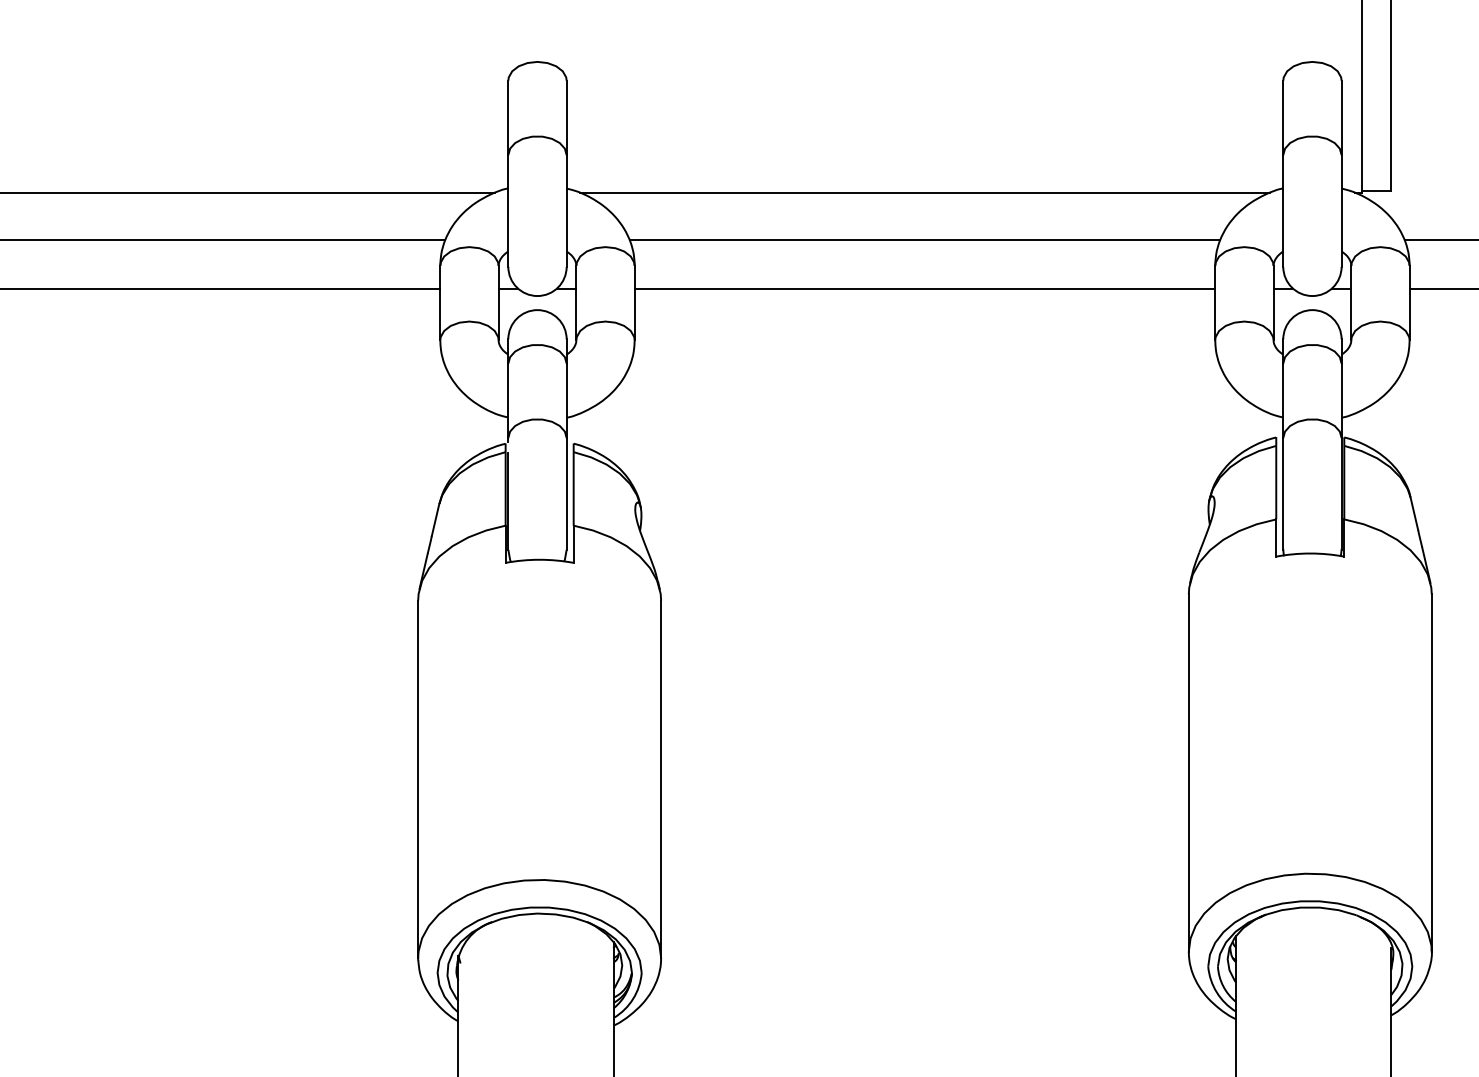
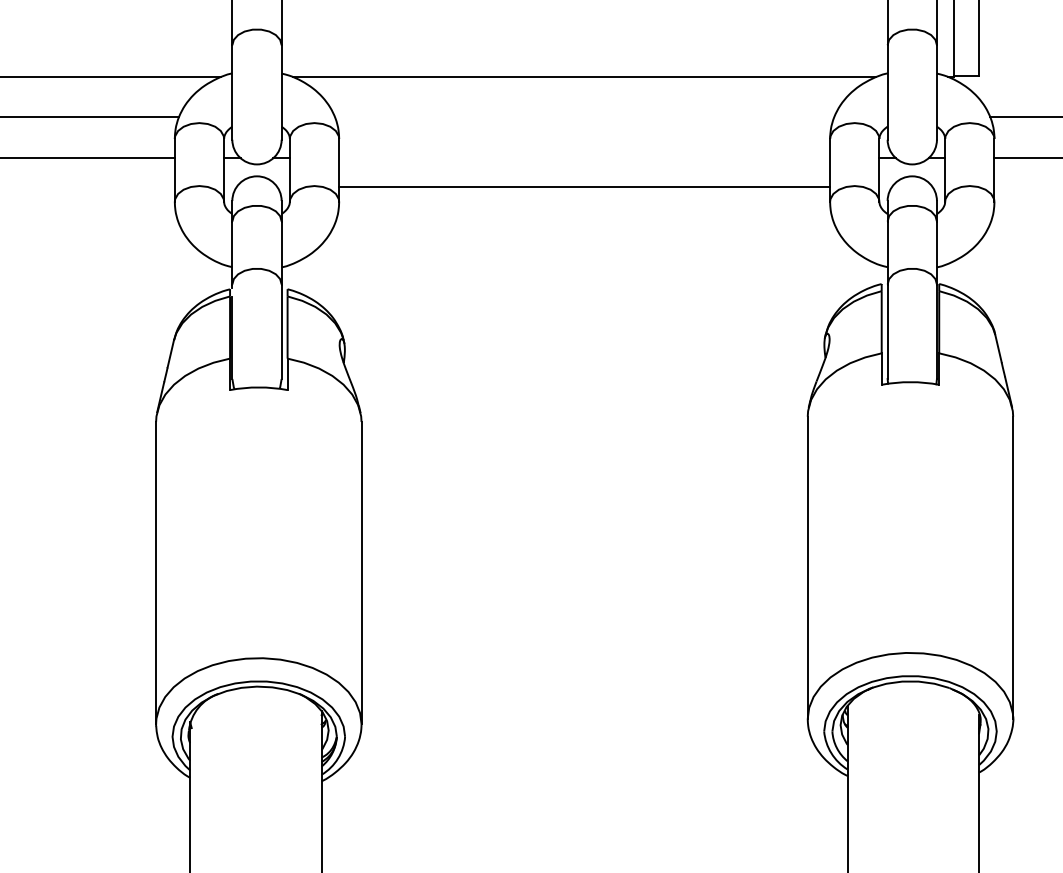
line: (924, 240) -> (584, 117), removed
line: (924, 288) -> (584, 186), moved

